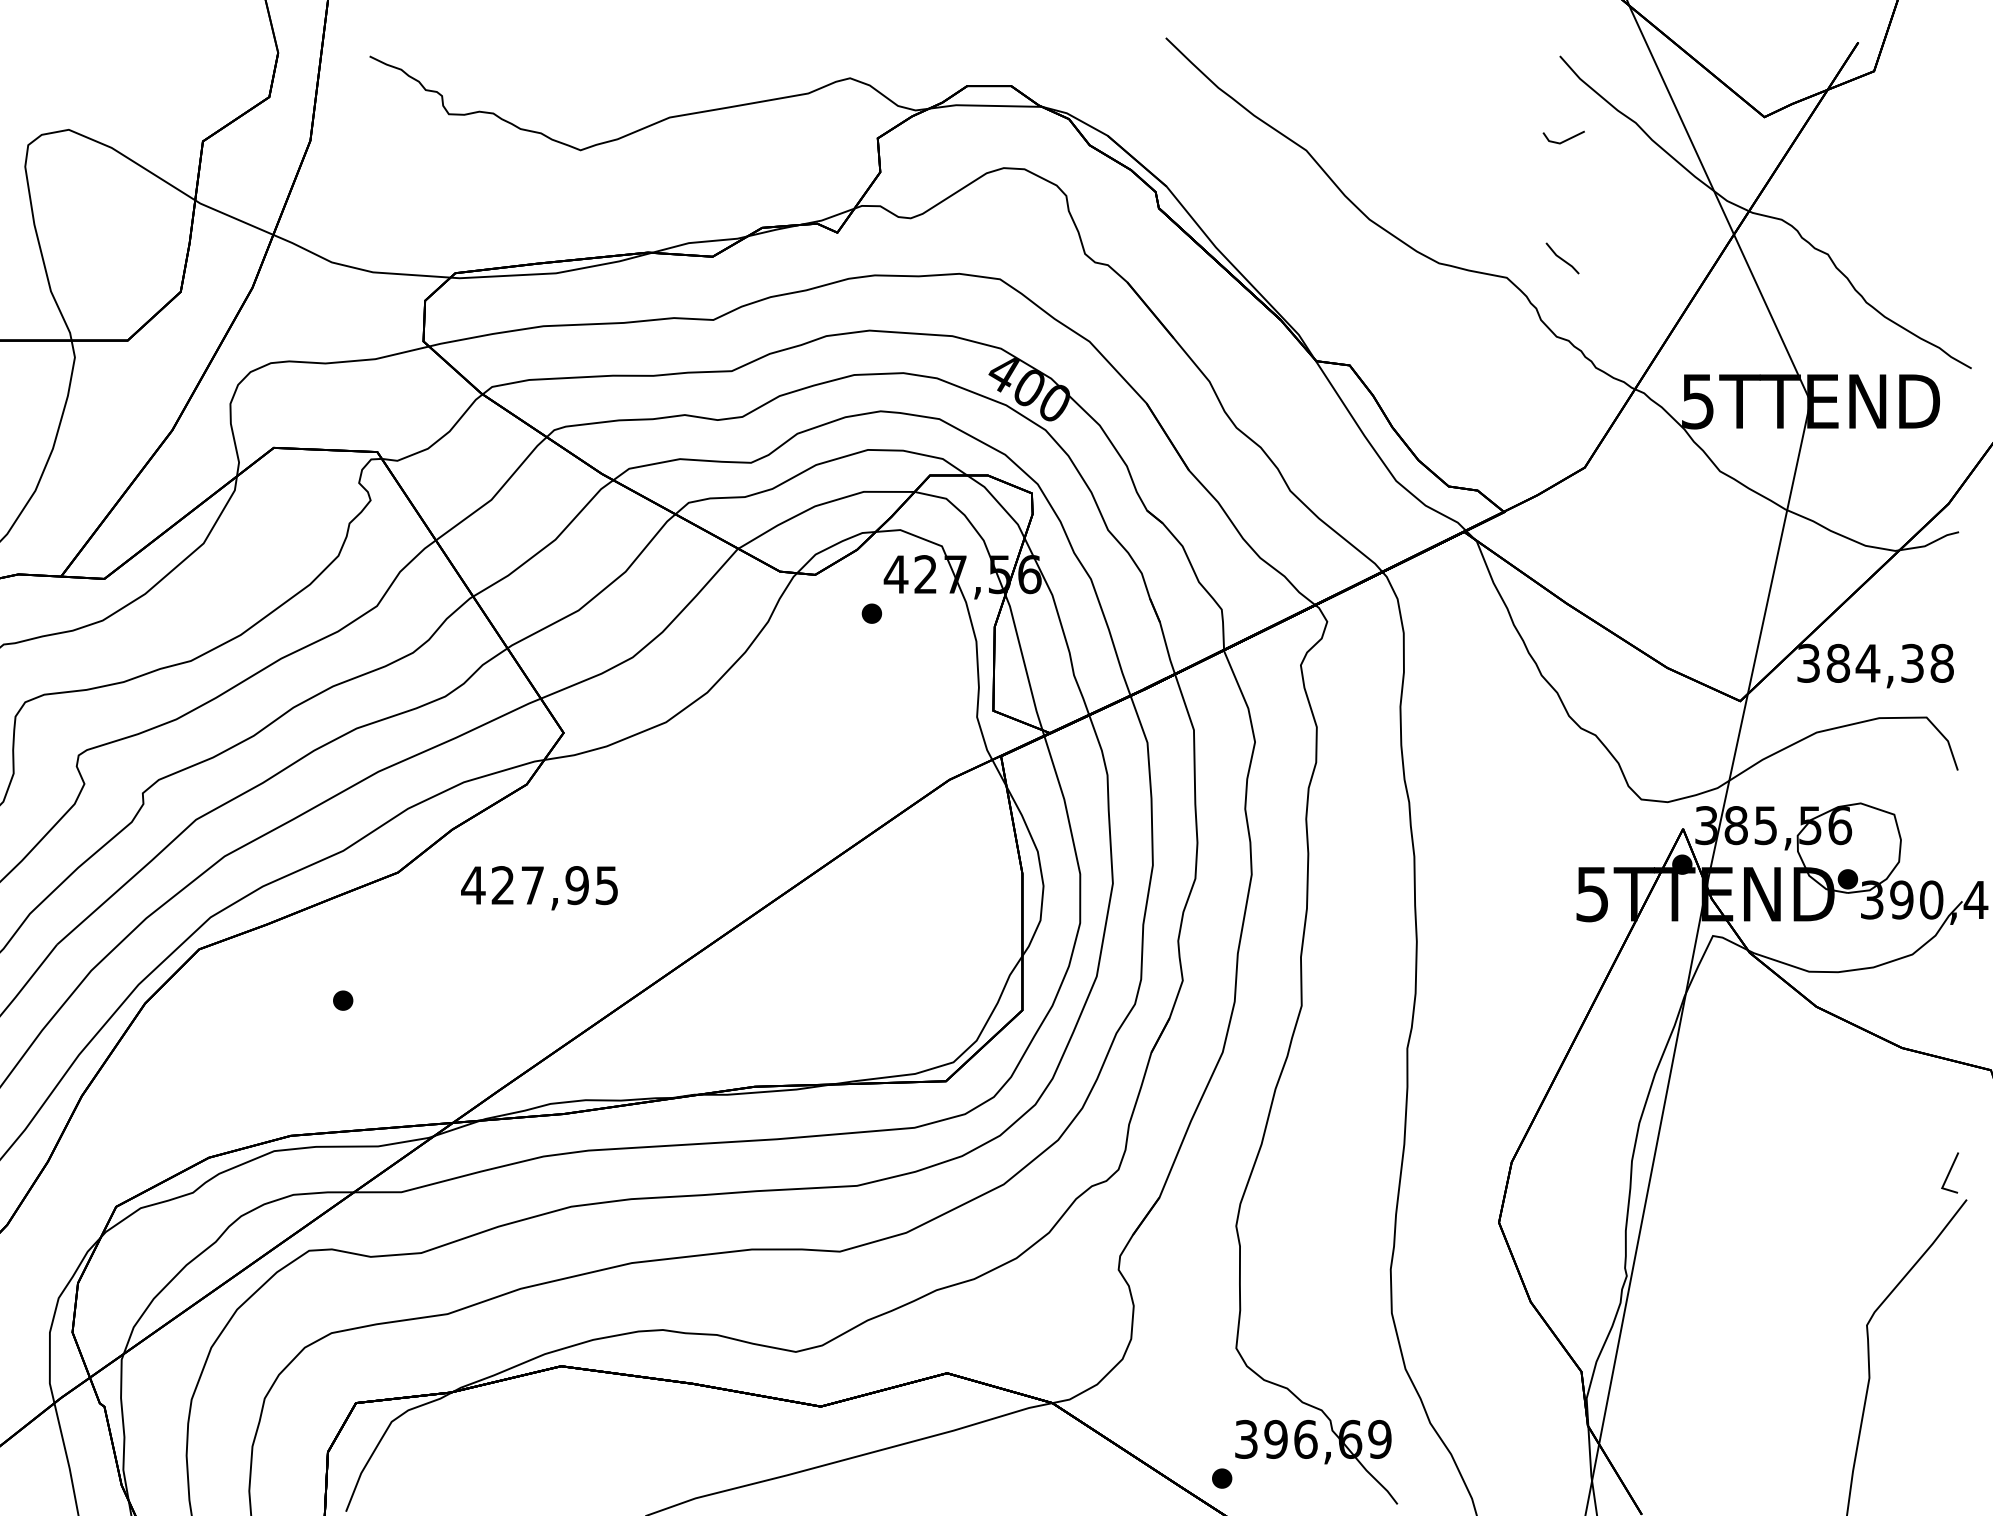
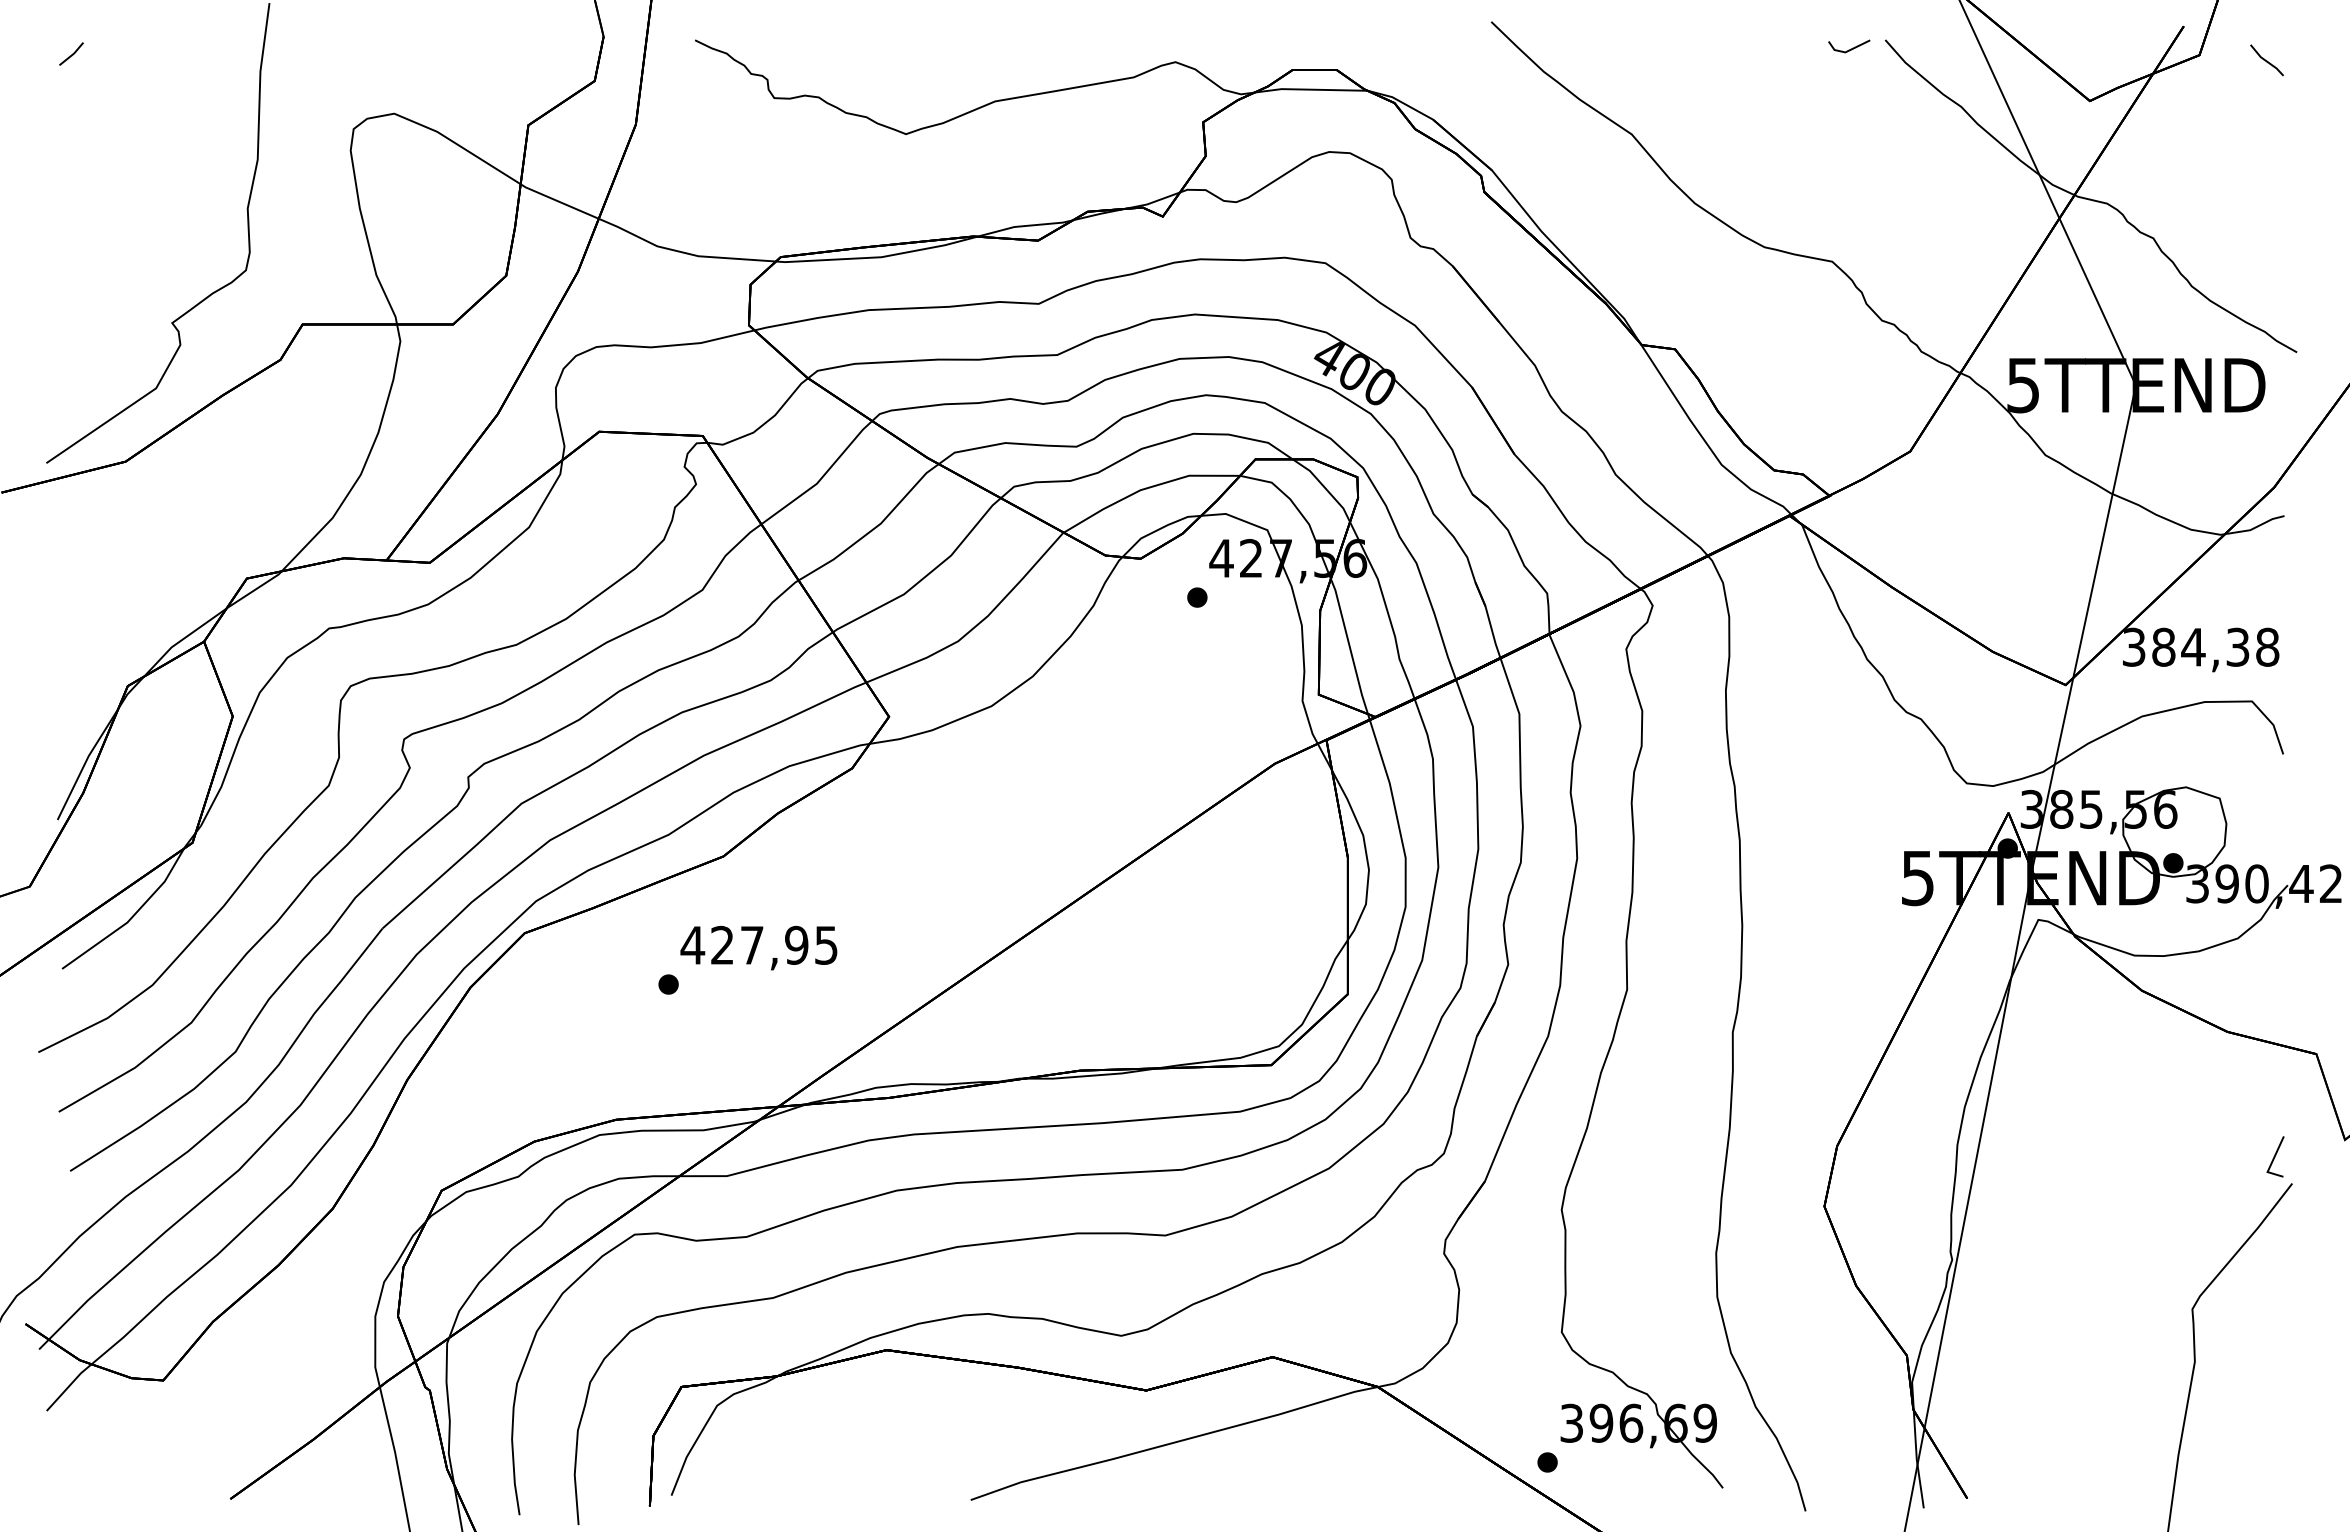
line: (1565, 139) -> (1850, 48), moved
line: (1562, 258) -> (2266, 60), moved
text: (539, 887) -> (758, 947), moved

